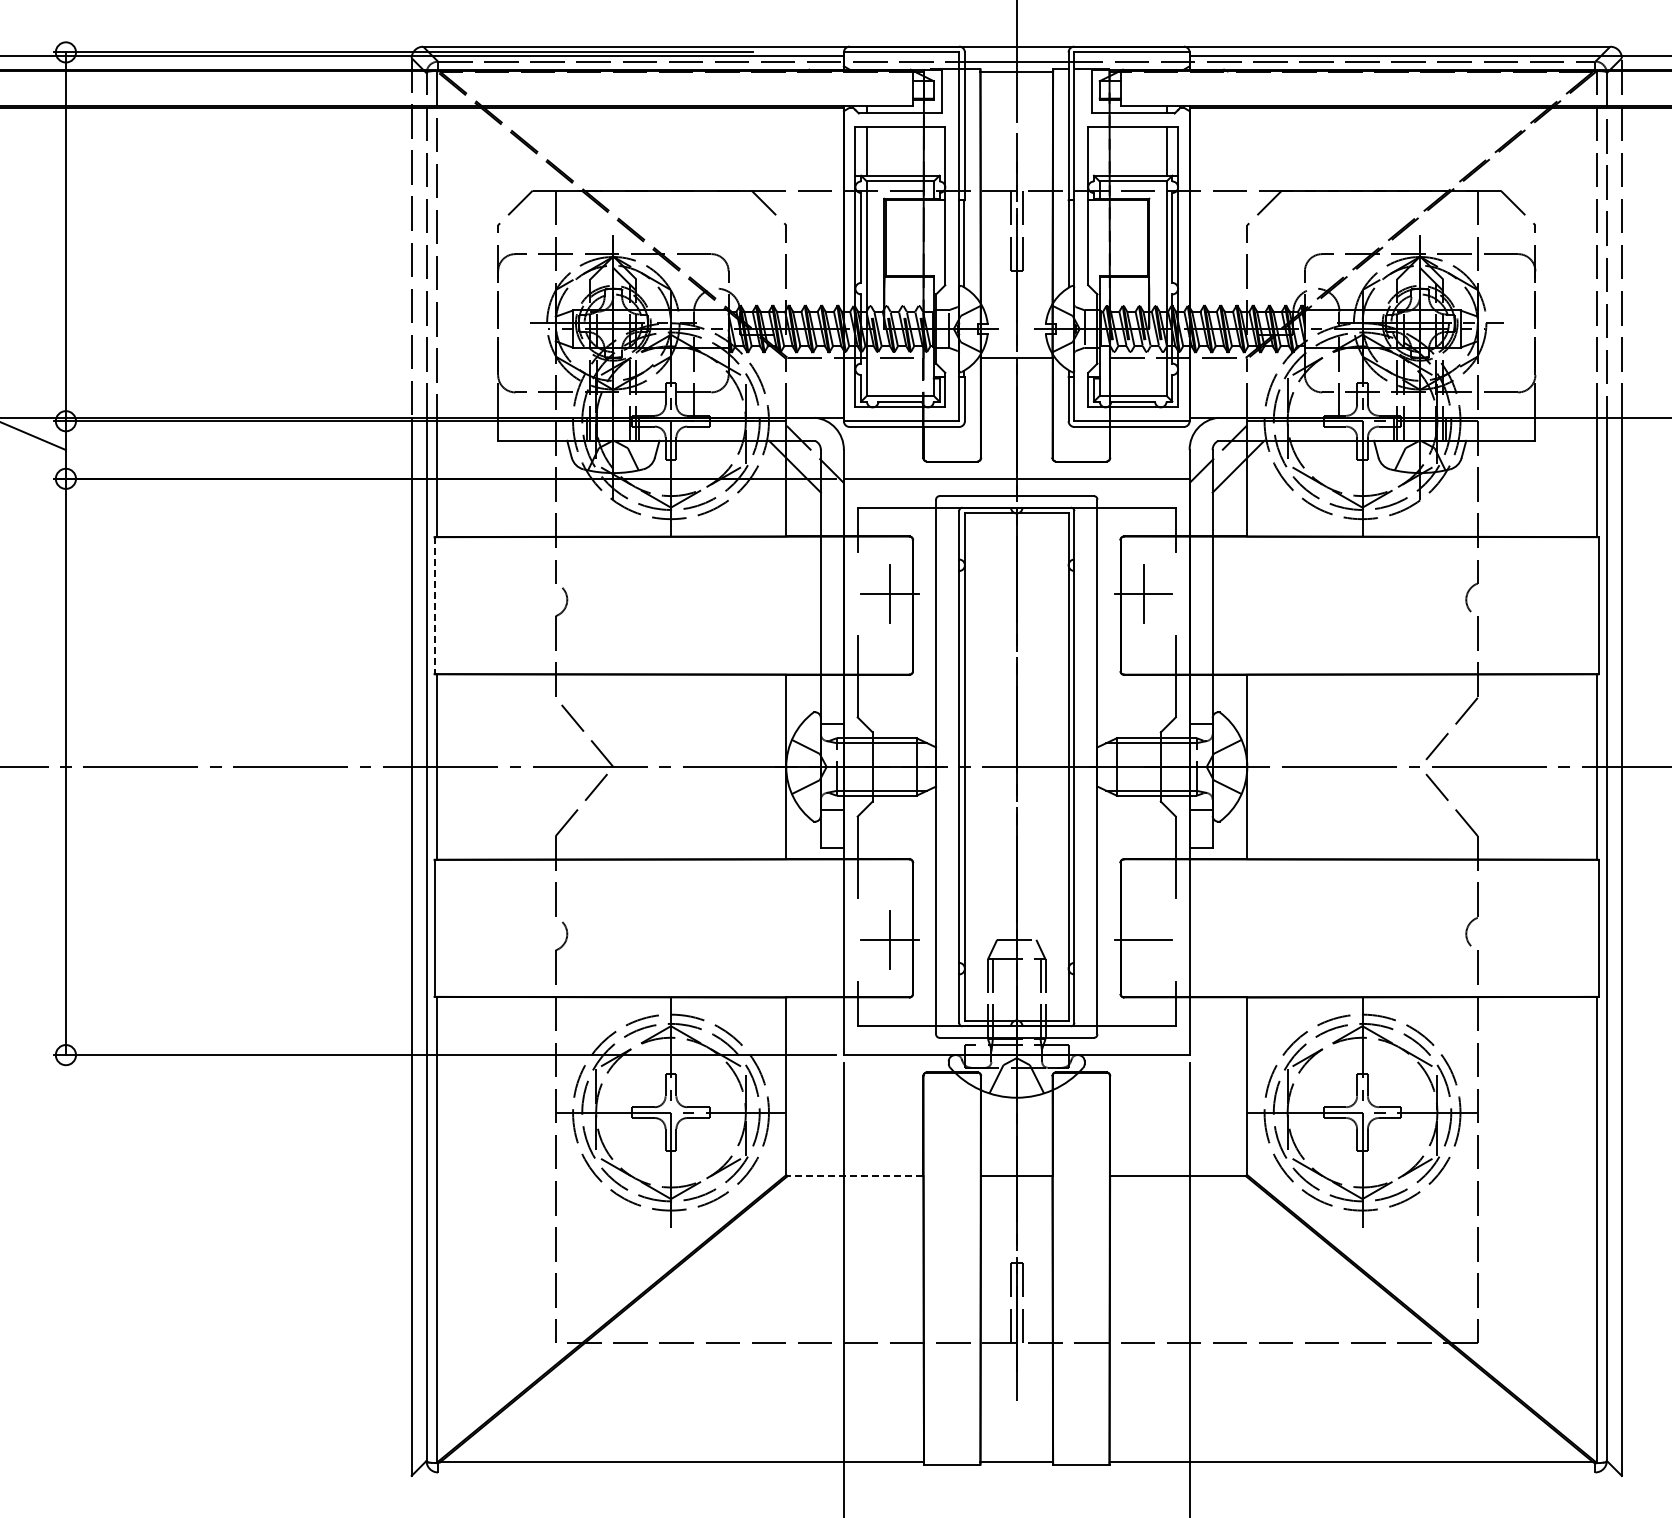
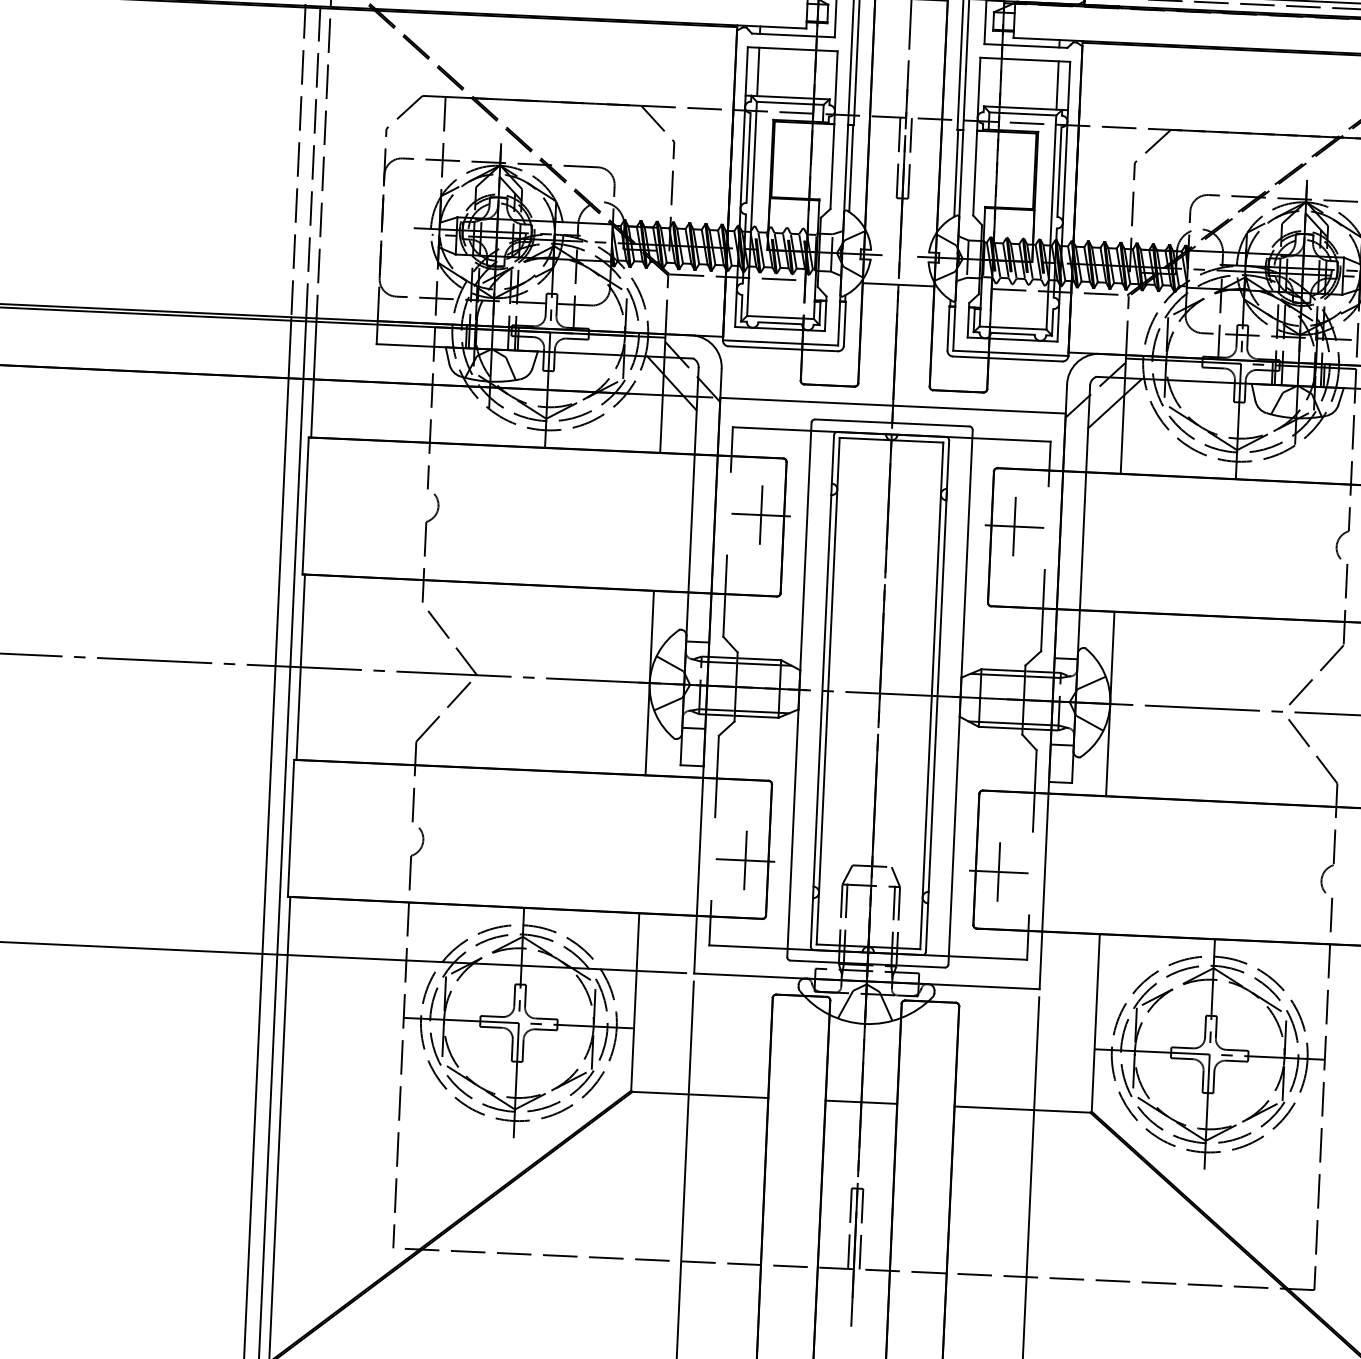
line: (434, 605) -> (305, 505), dashed -> solid
line: (1143, 939) -> (998, 871), added
line: (855, 1176) -> (700, 1095), dashed -> solid

